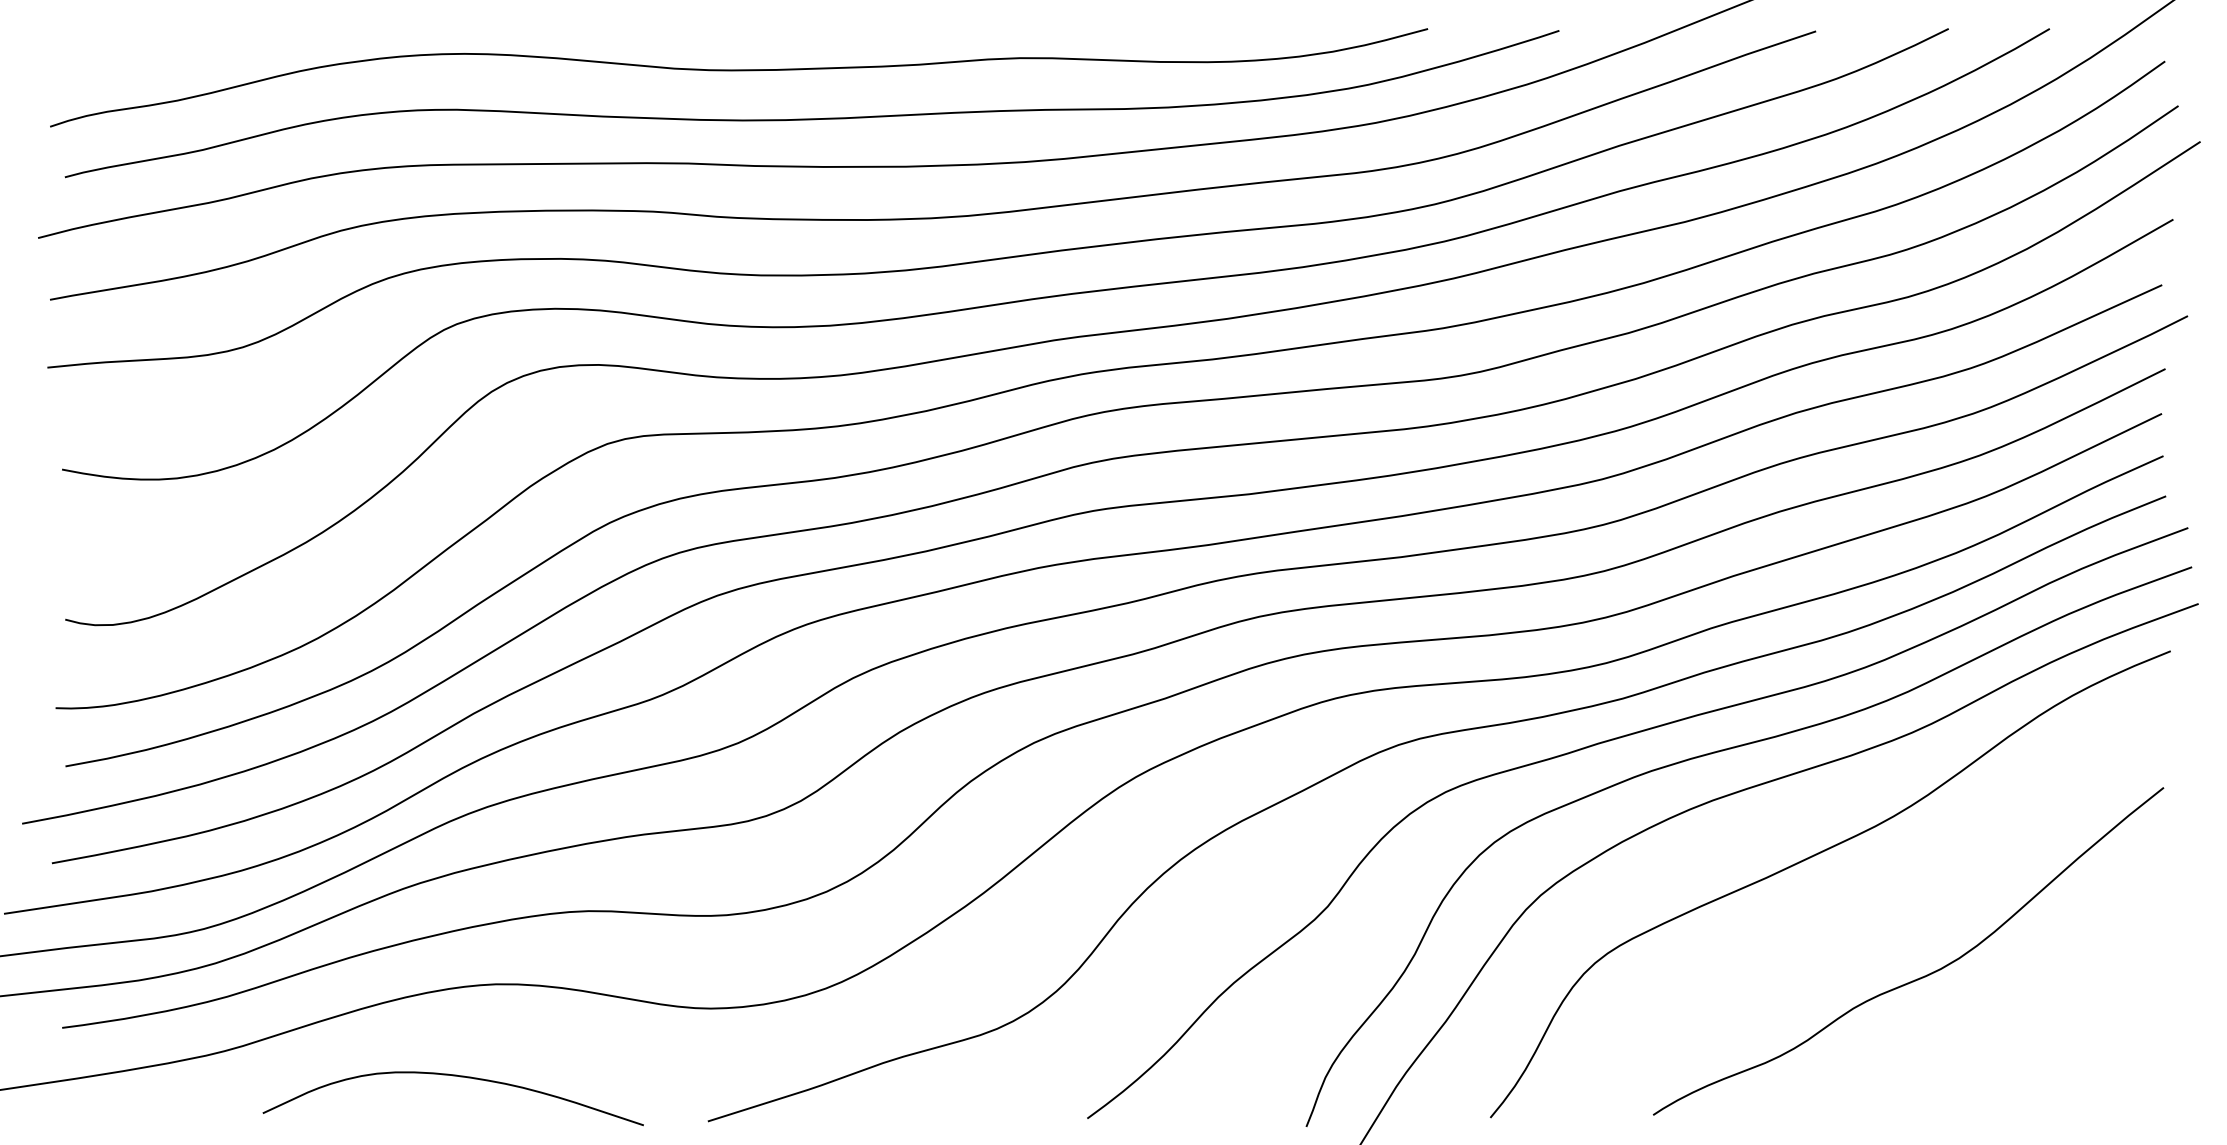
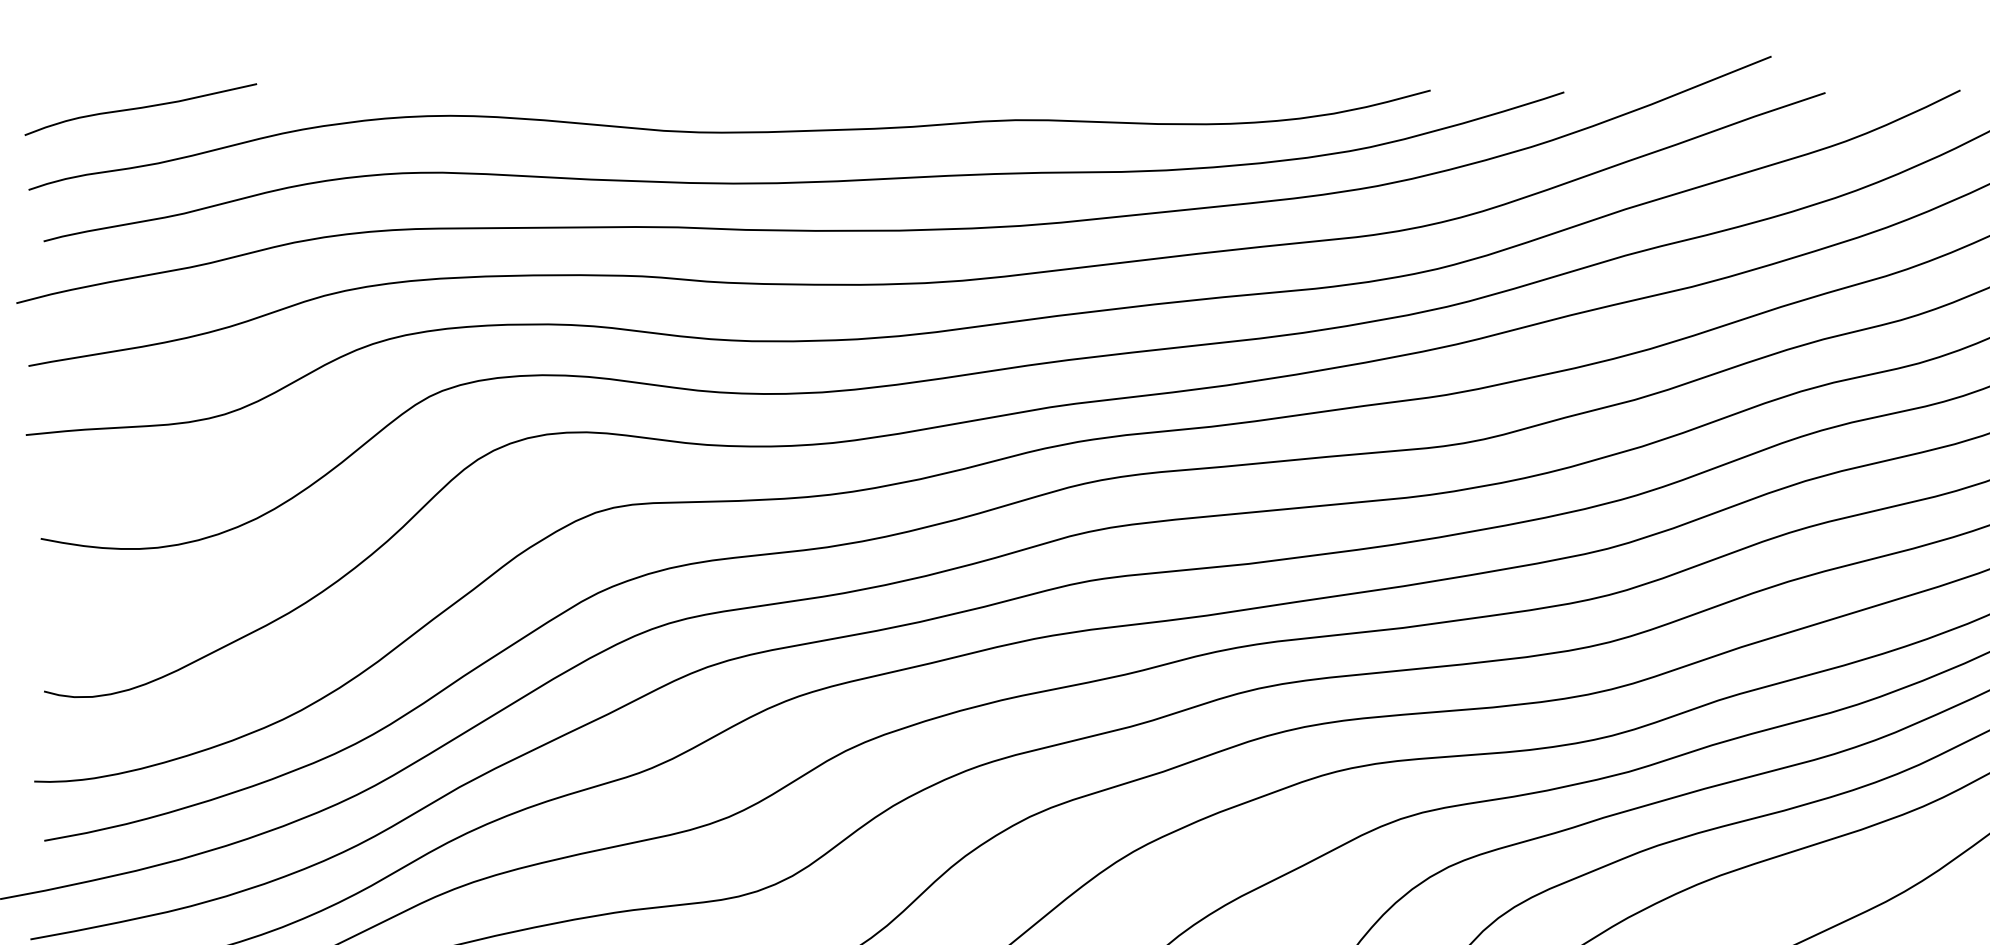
curve: (160, 46) -> (140, 108), added

